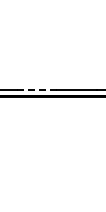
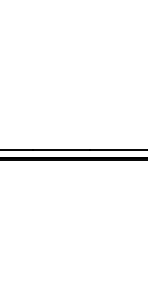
line: (36, 89) -> (61, 148), dashed -> solid

